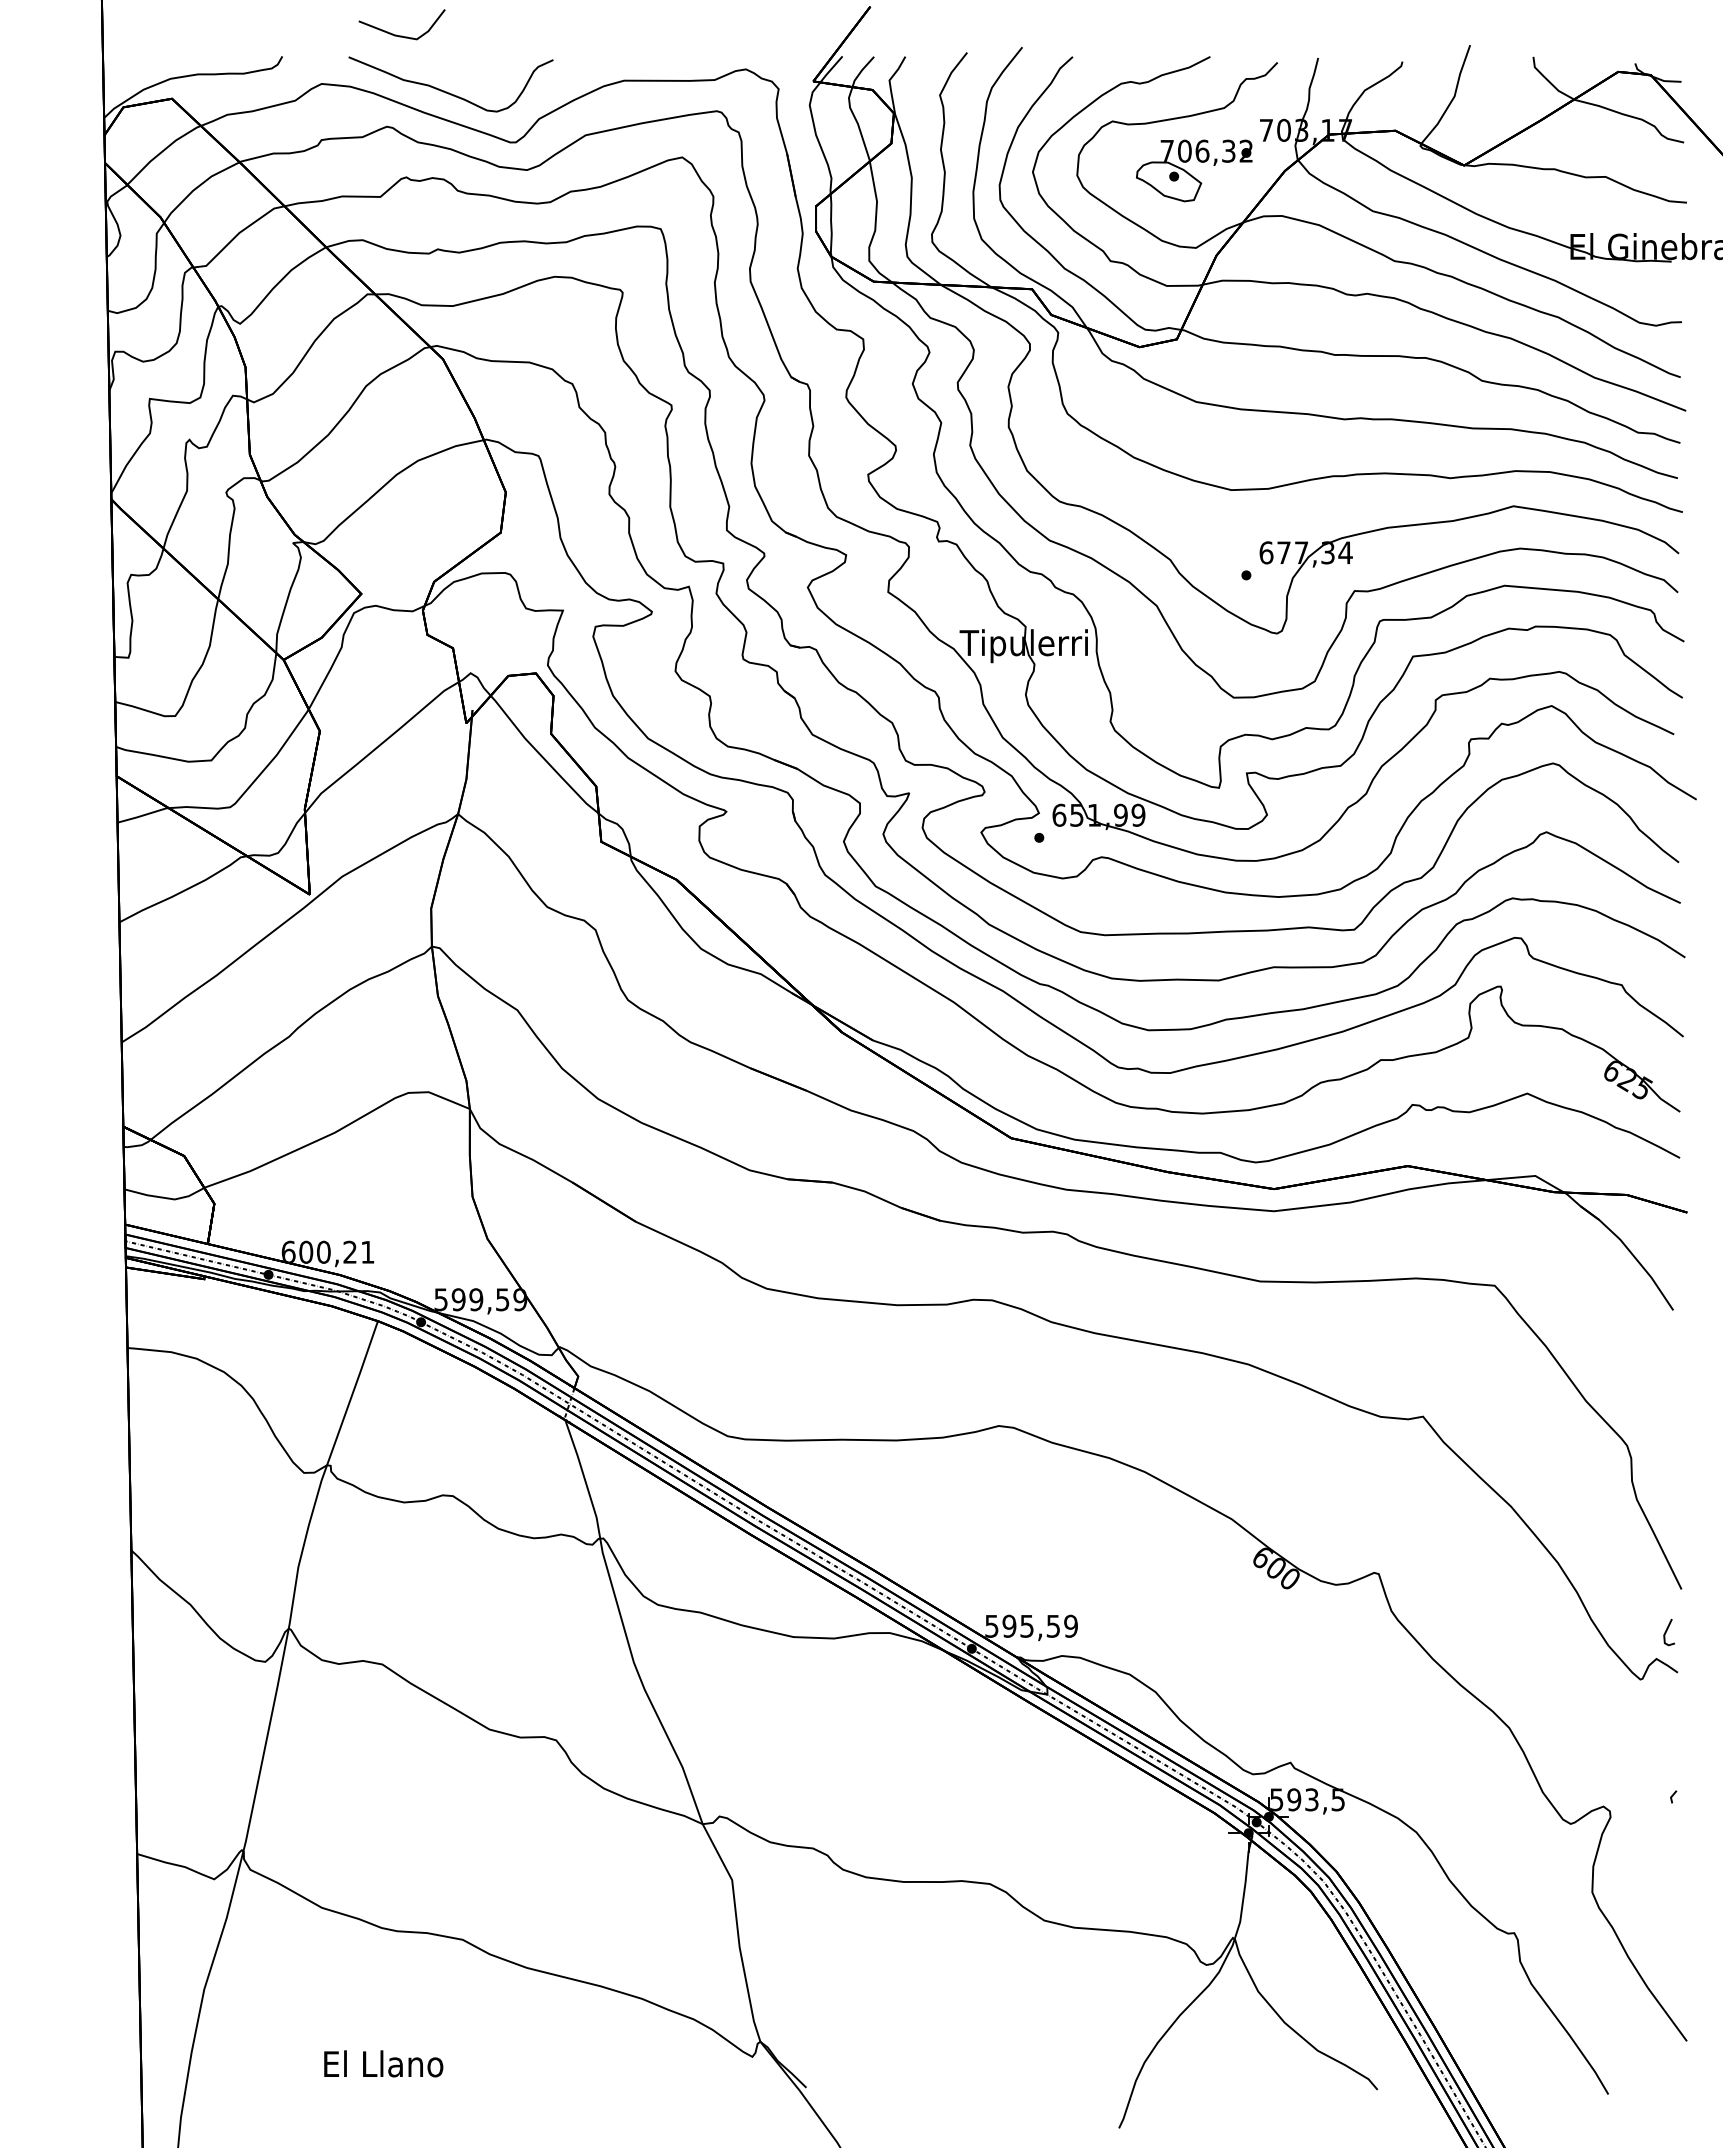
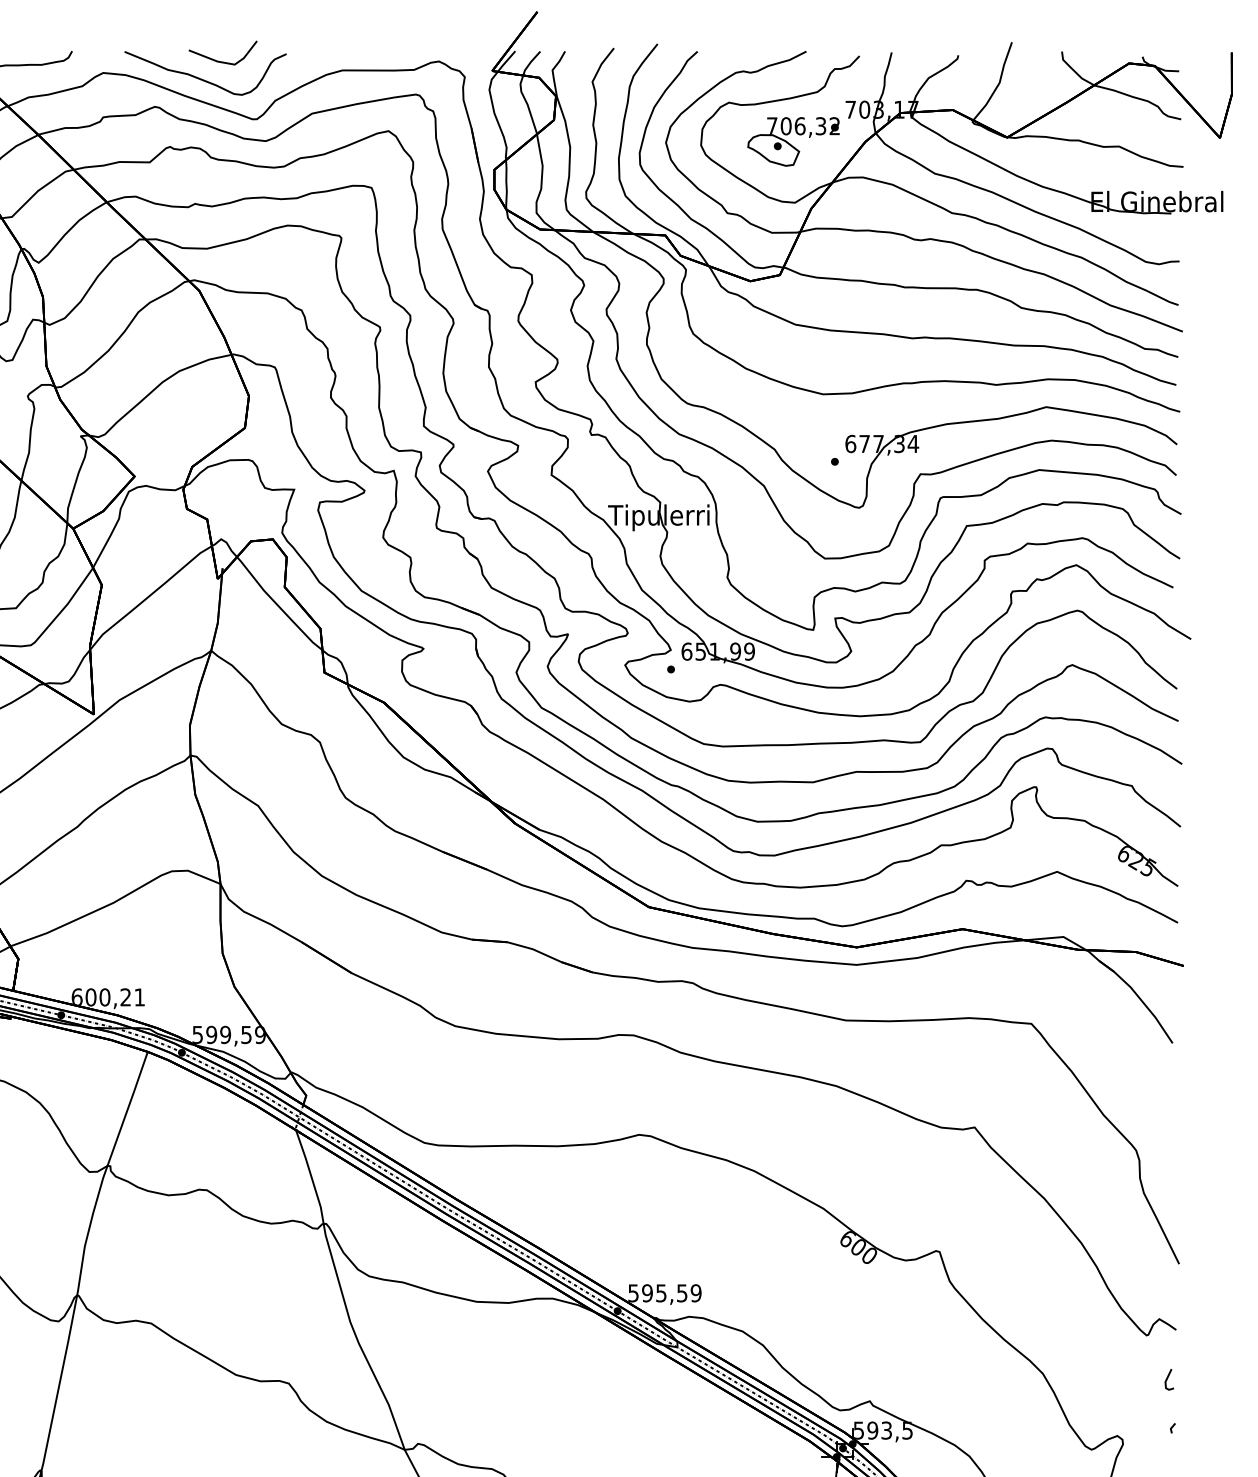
line: (401, 35) -> (222, 61), moved
line: (1667, 1631) -> (1168, 1378), moved

